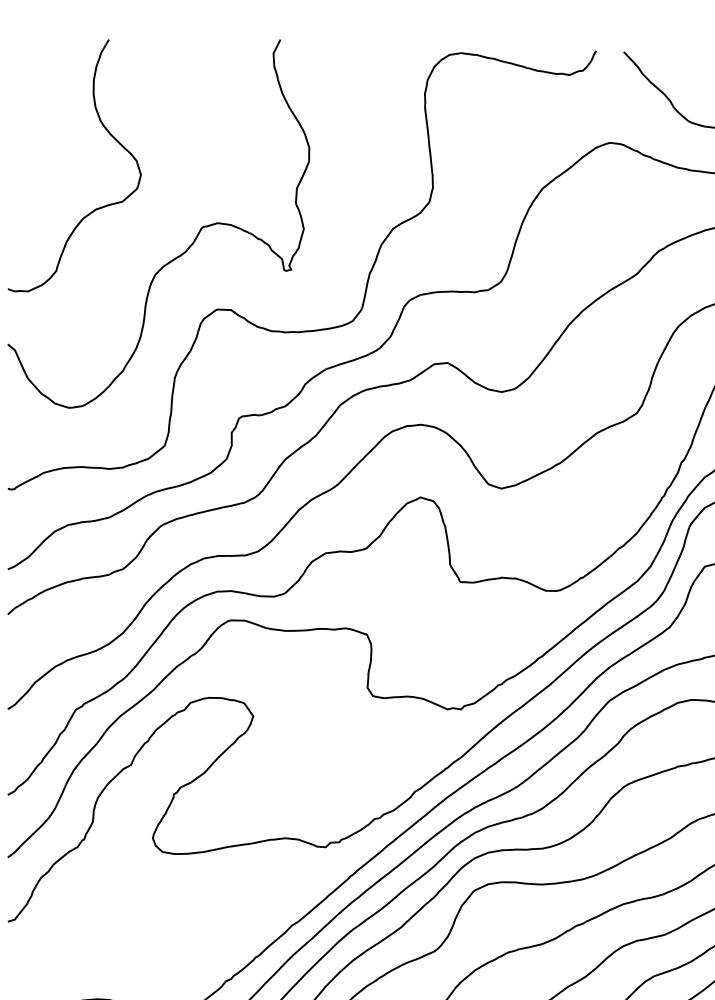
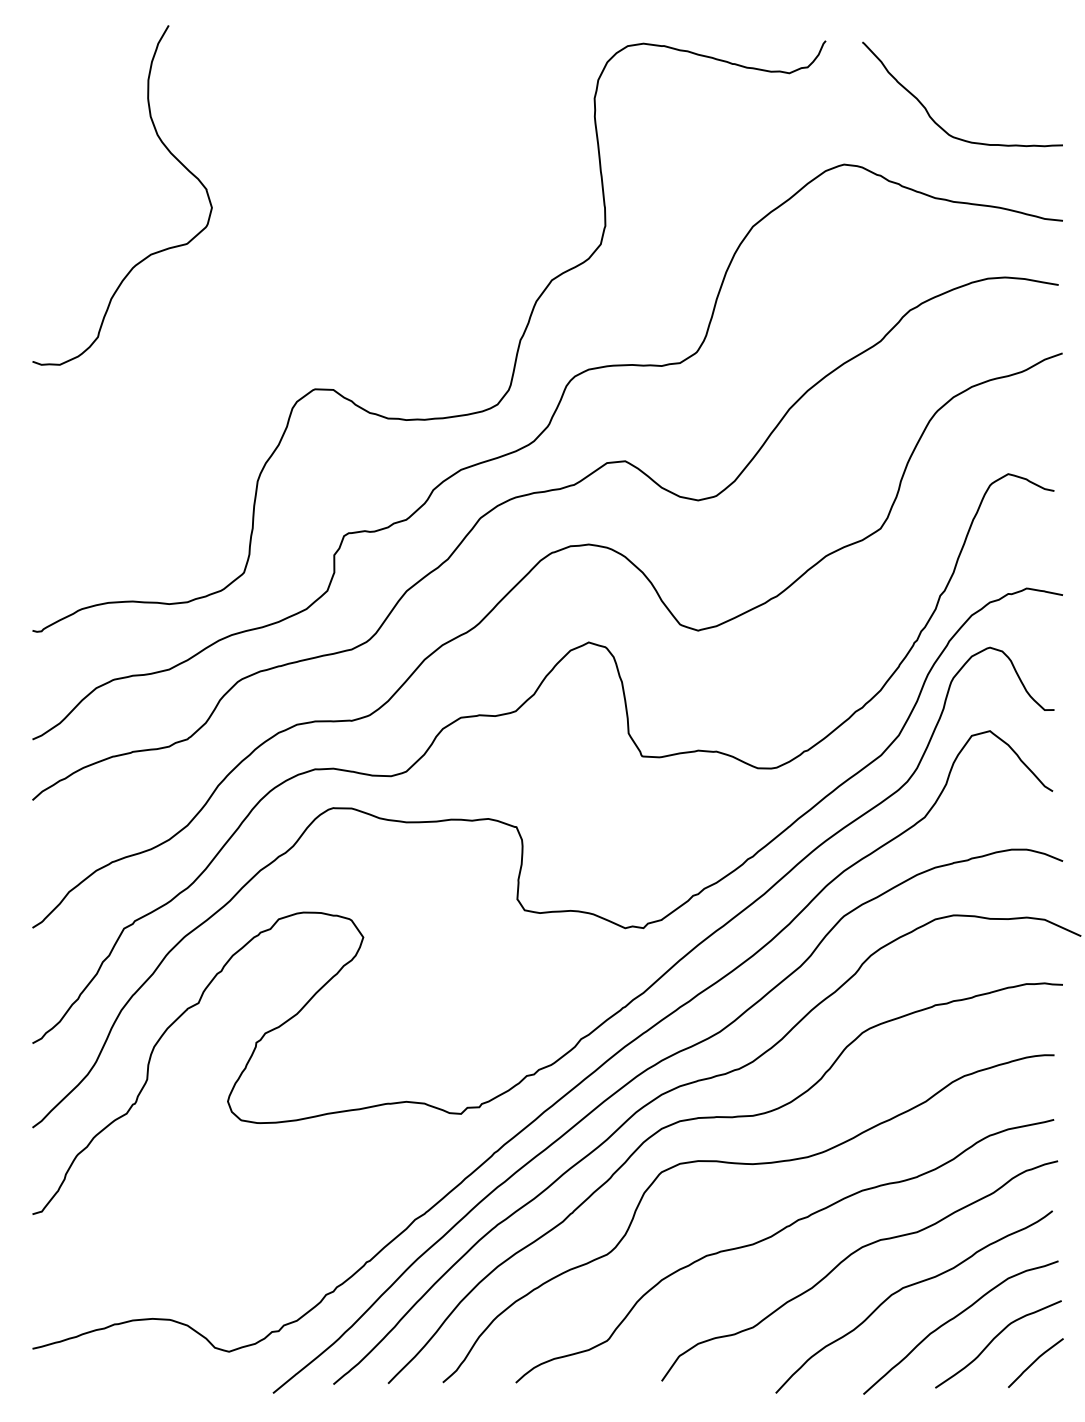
curve: (176, 257) -> (259, 318), removed

